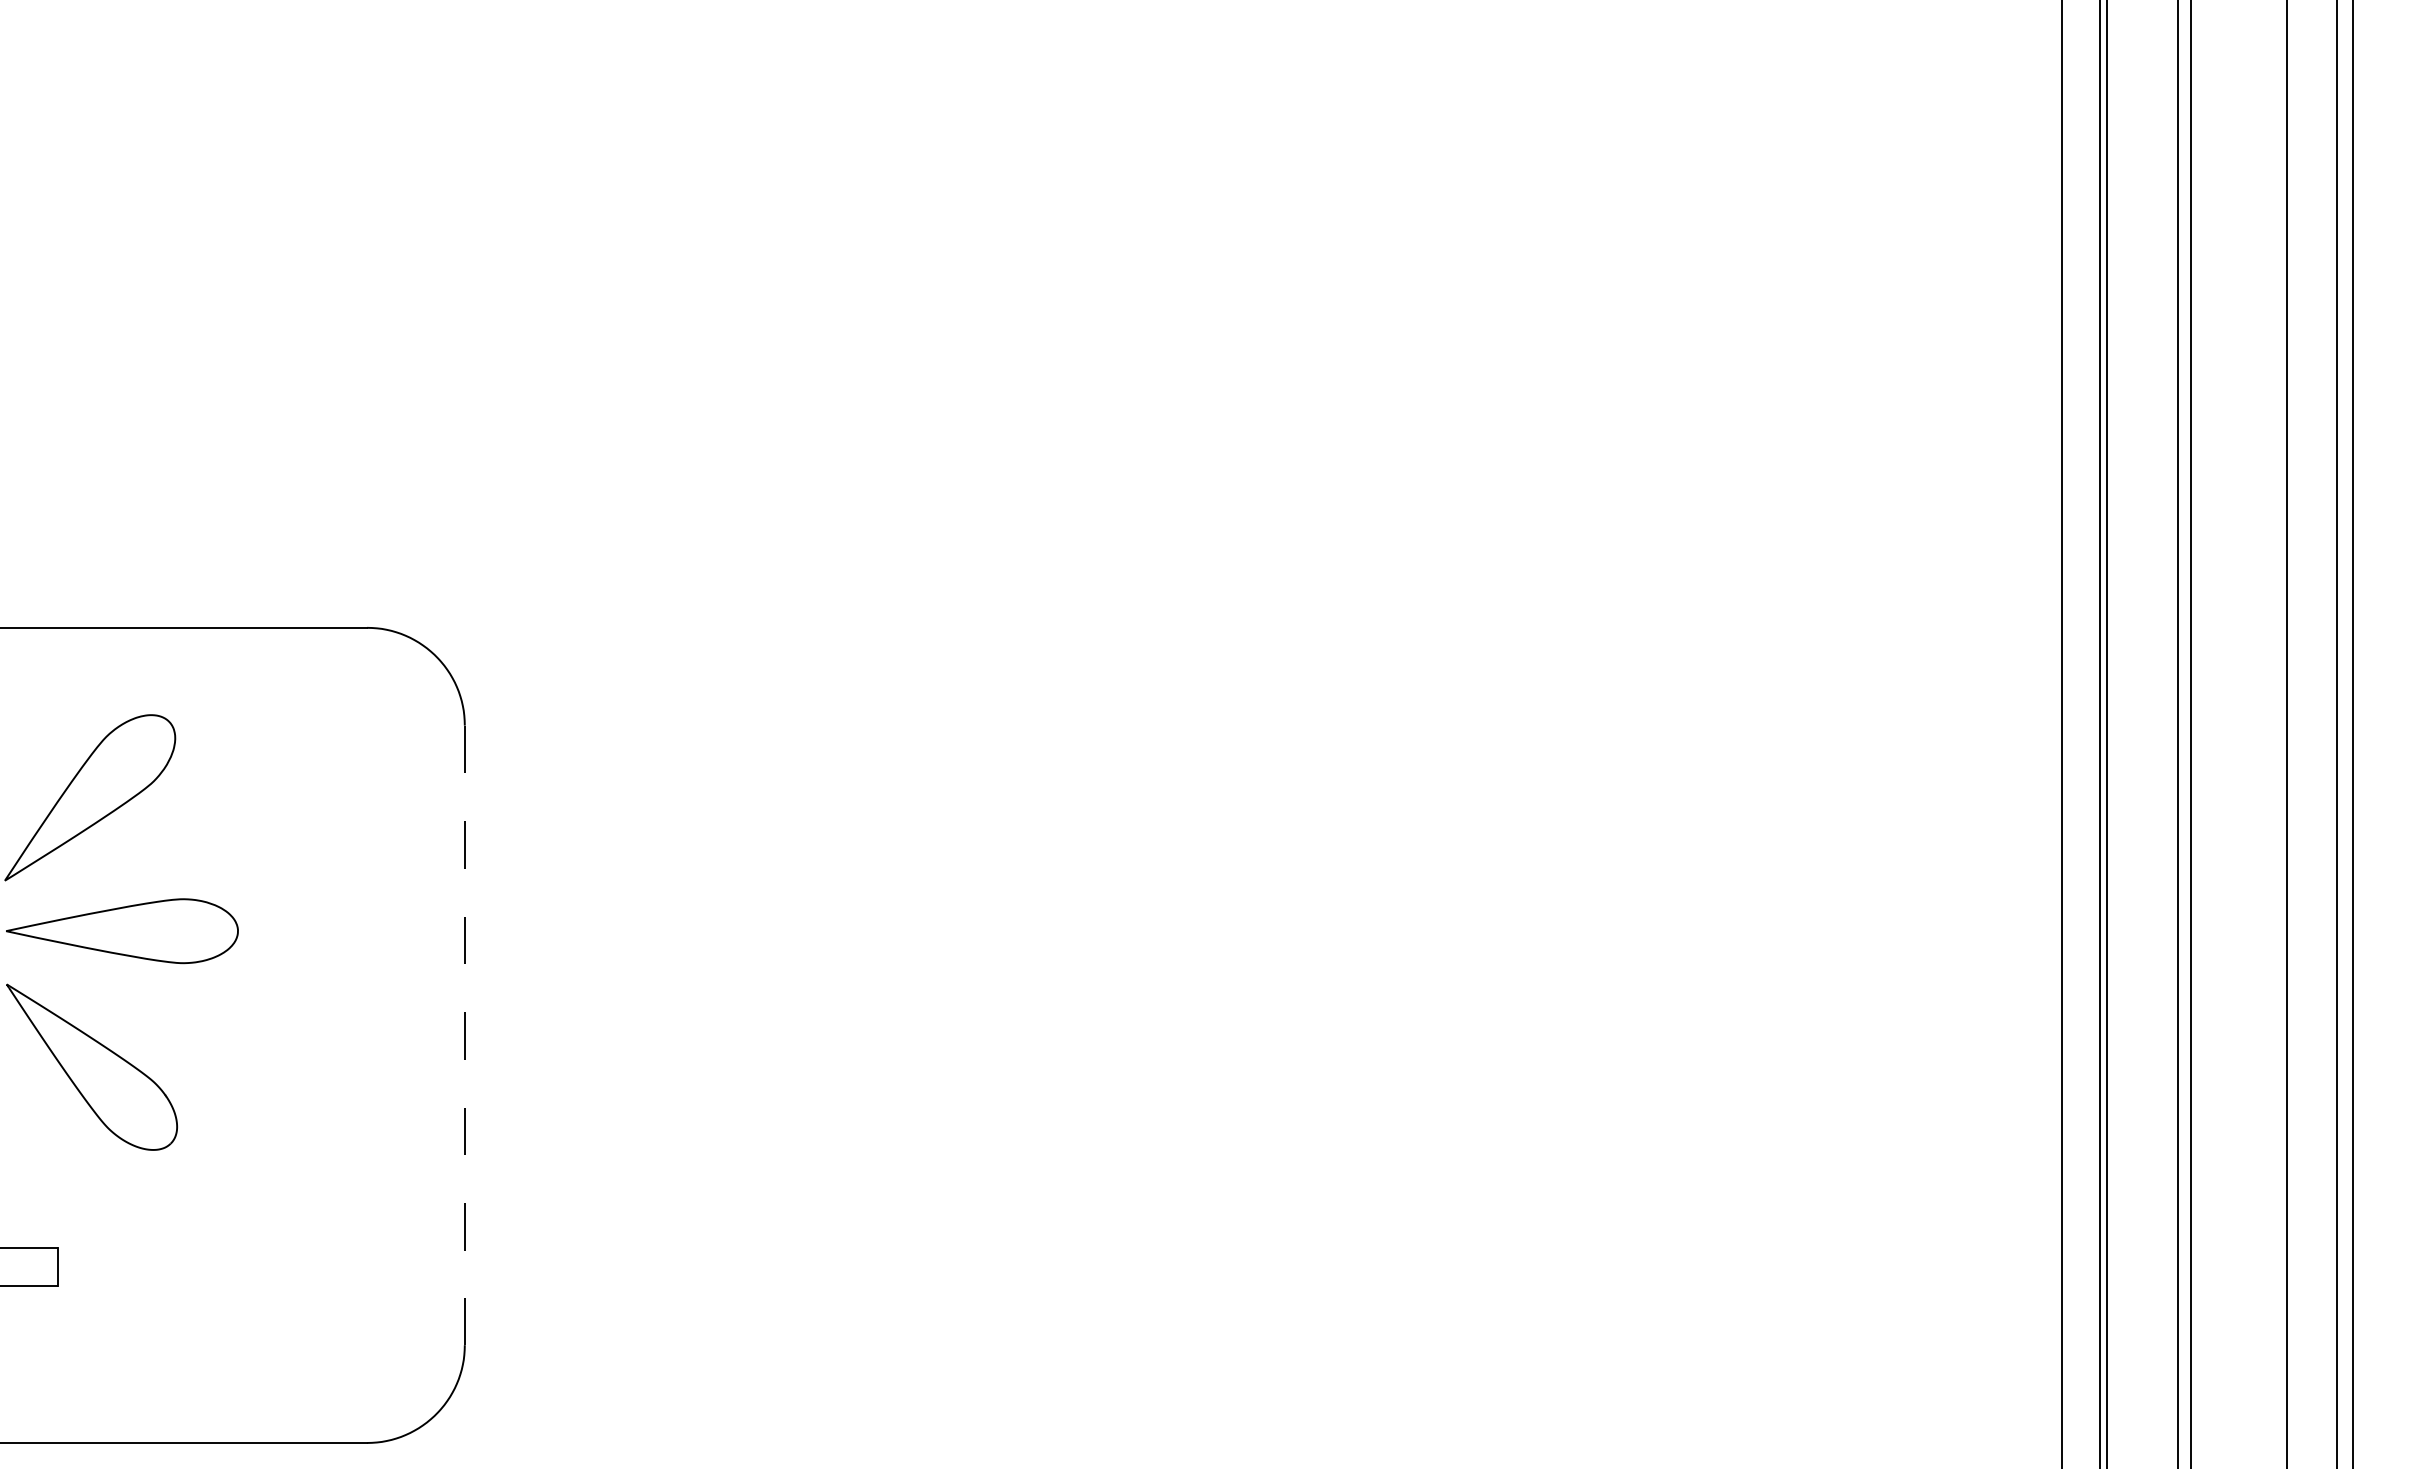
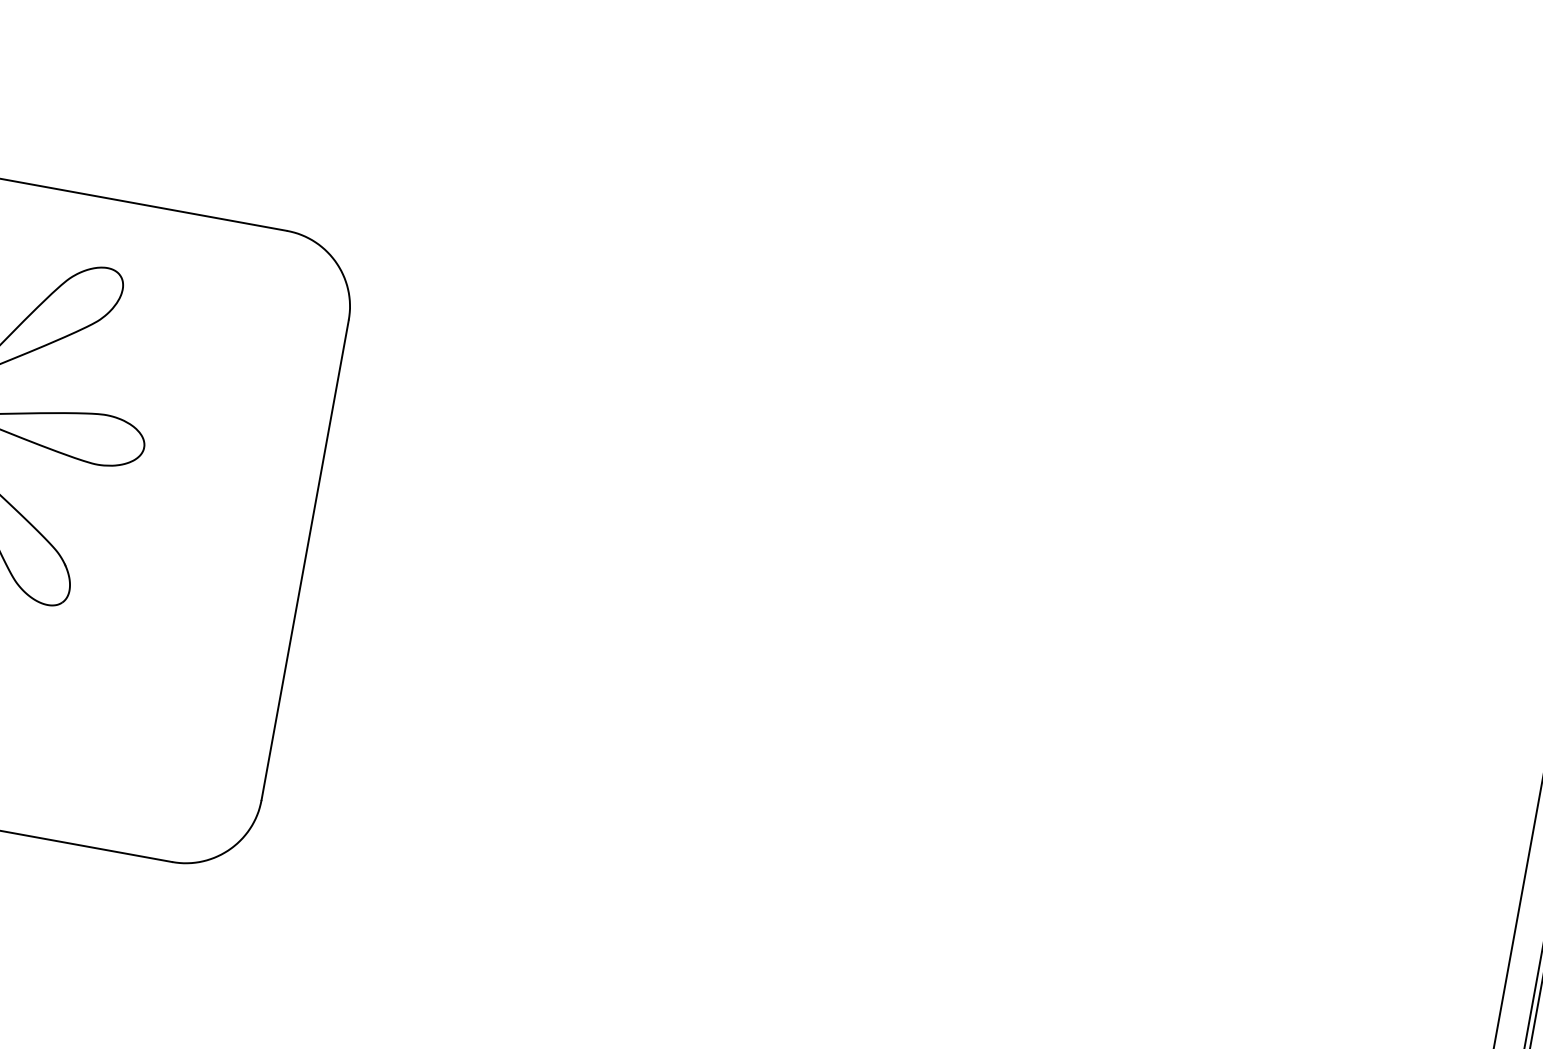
line: (464, 1035) -> (304, 560), dashed -> solid

